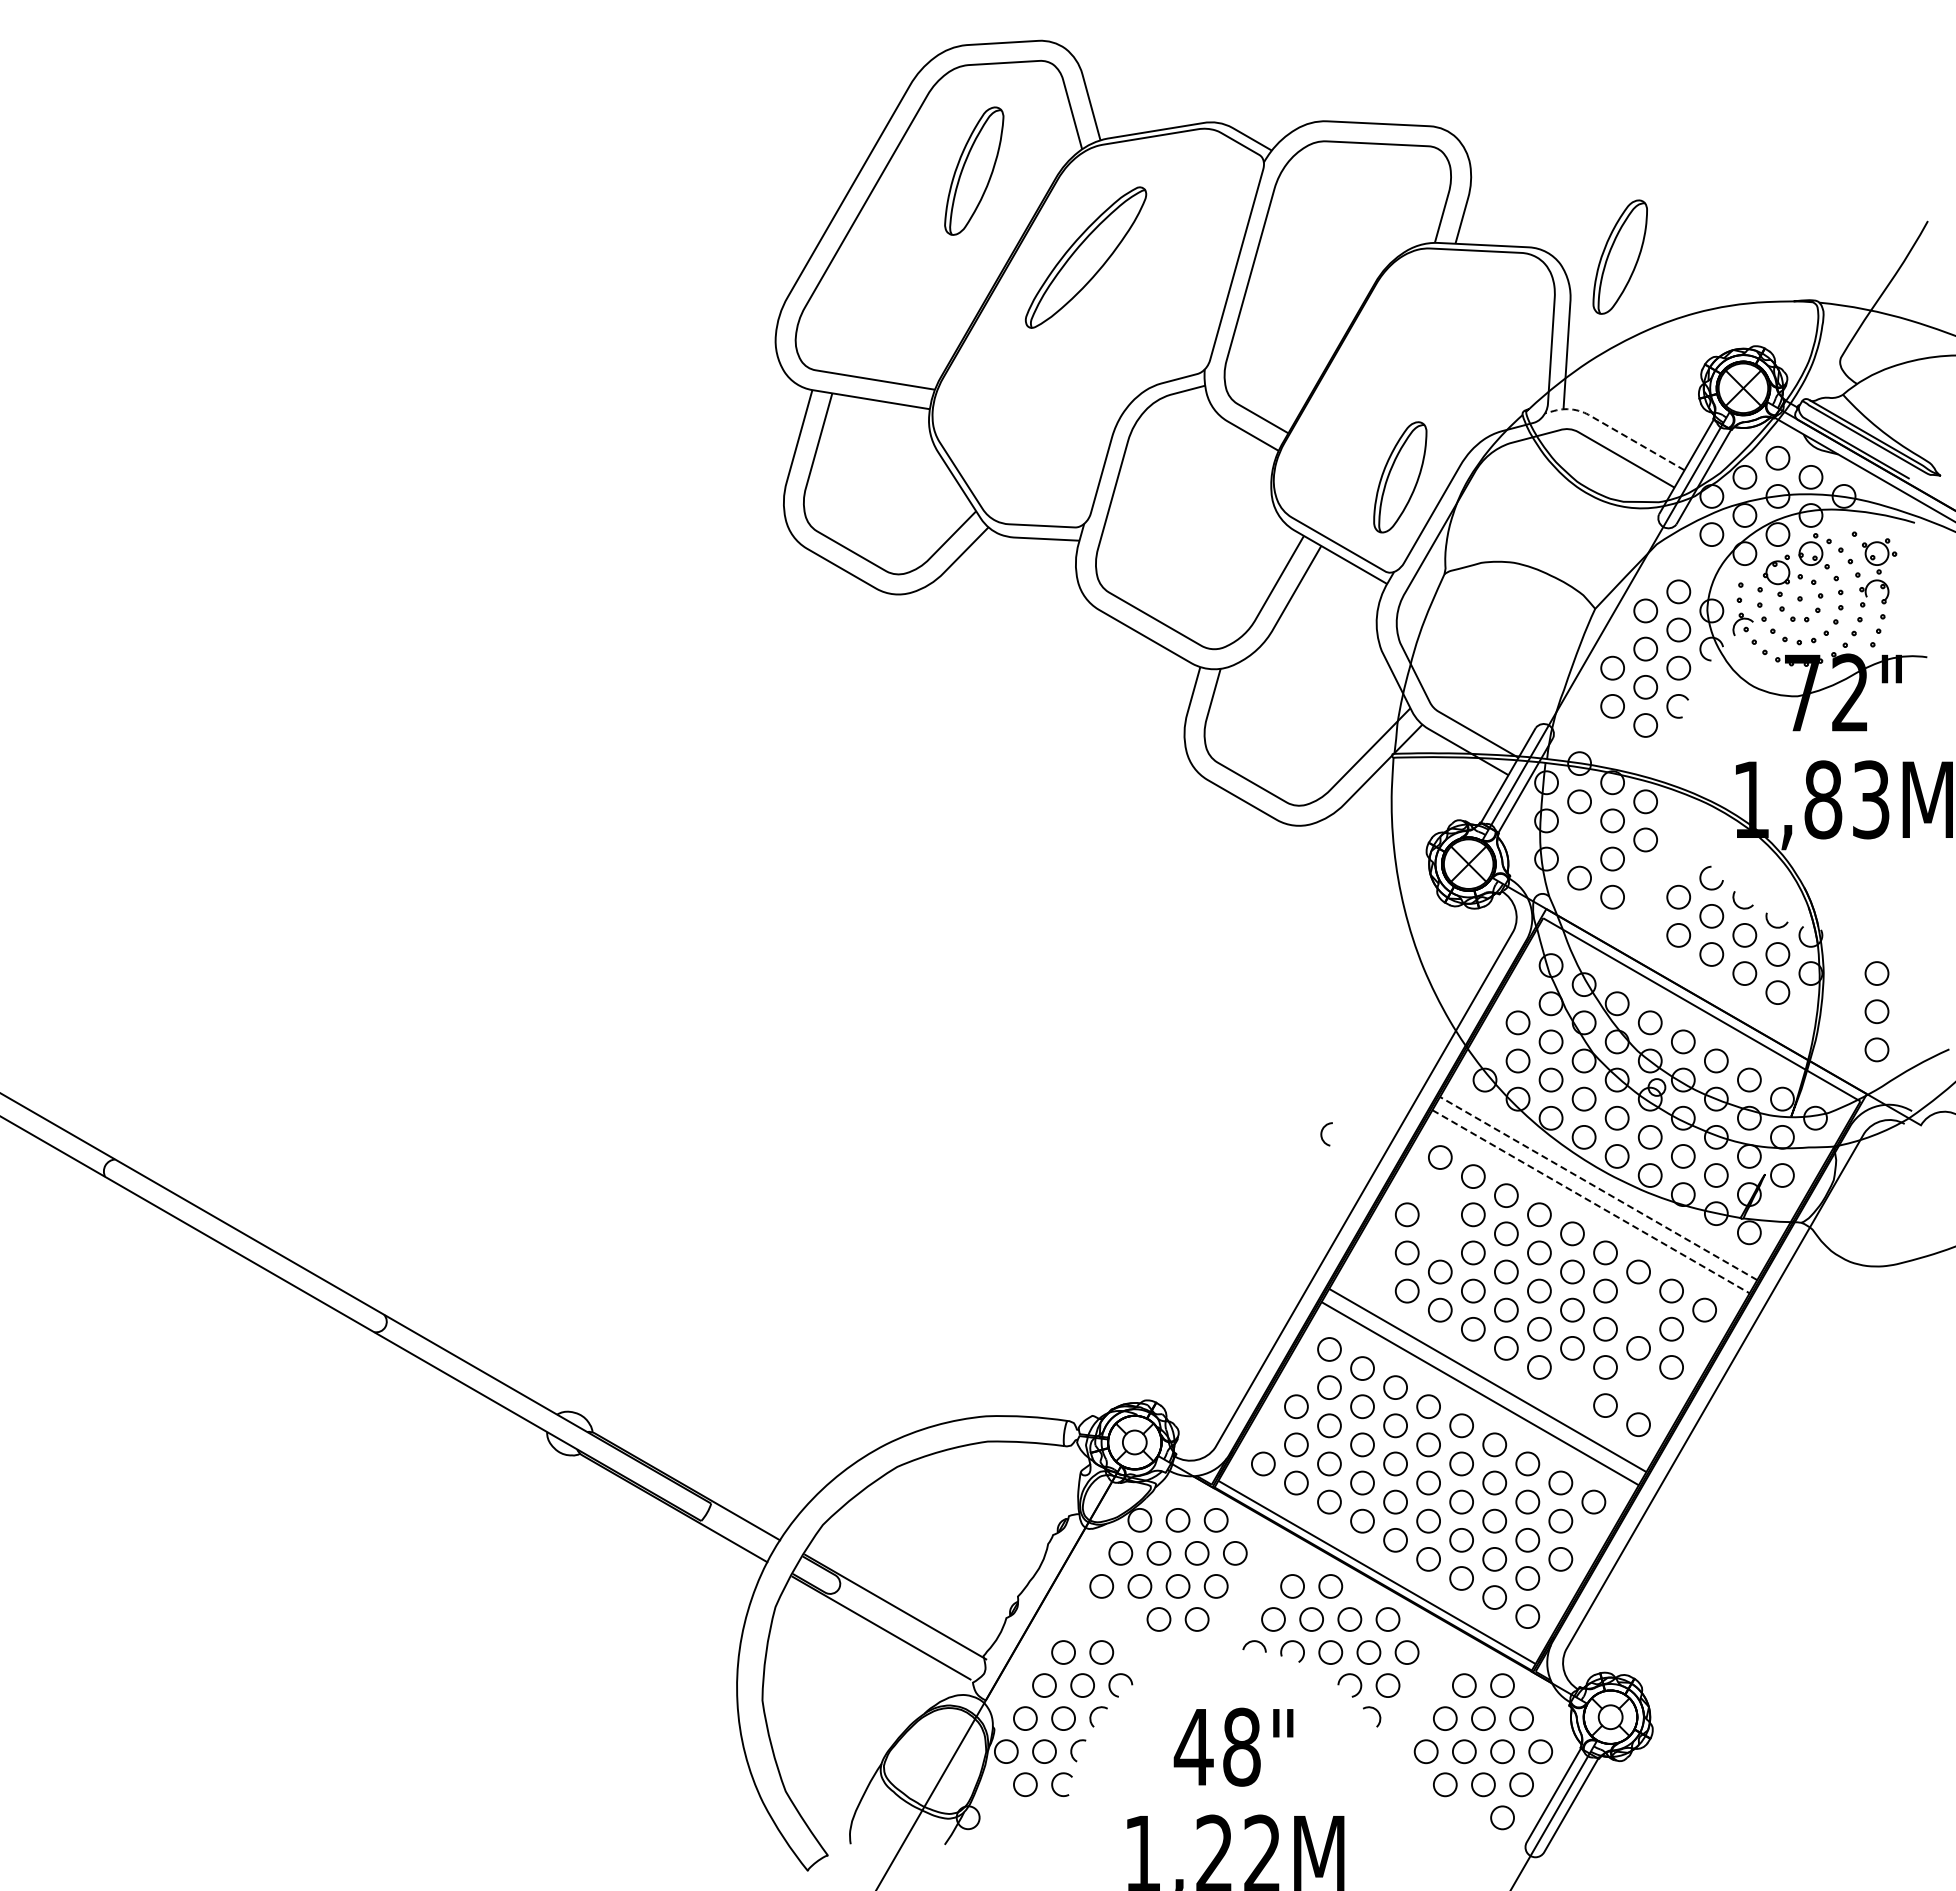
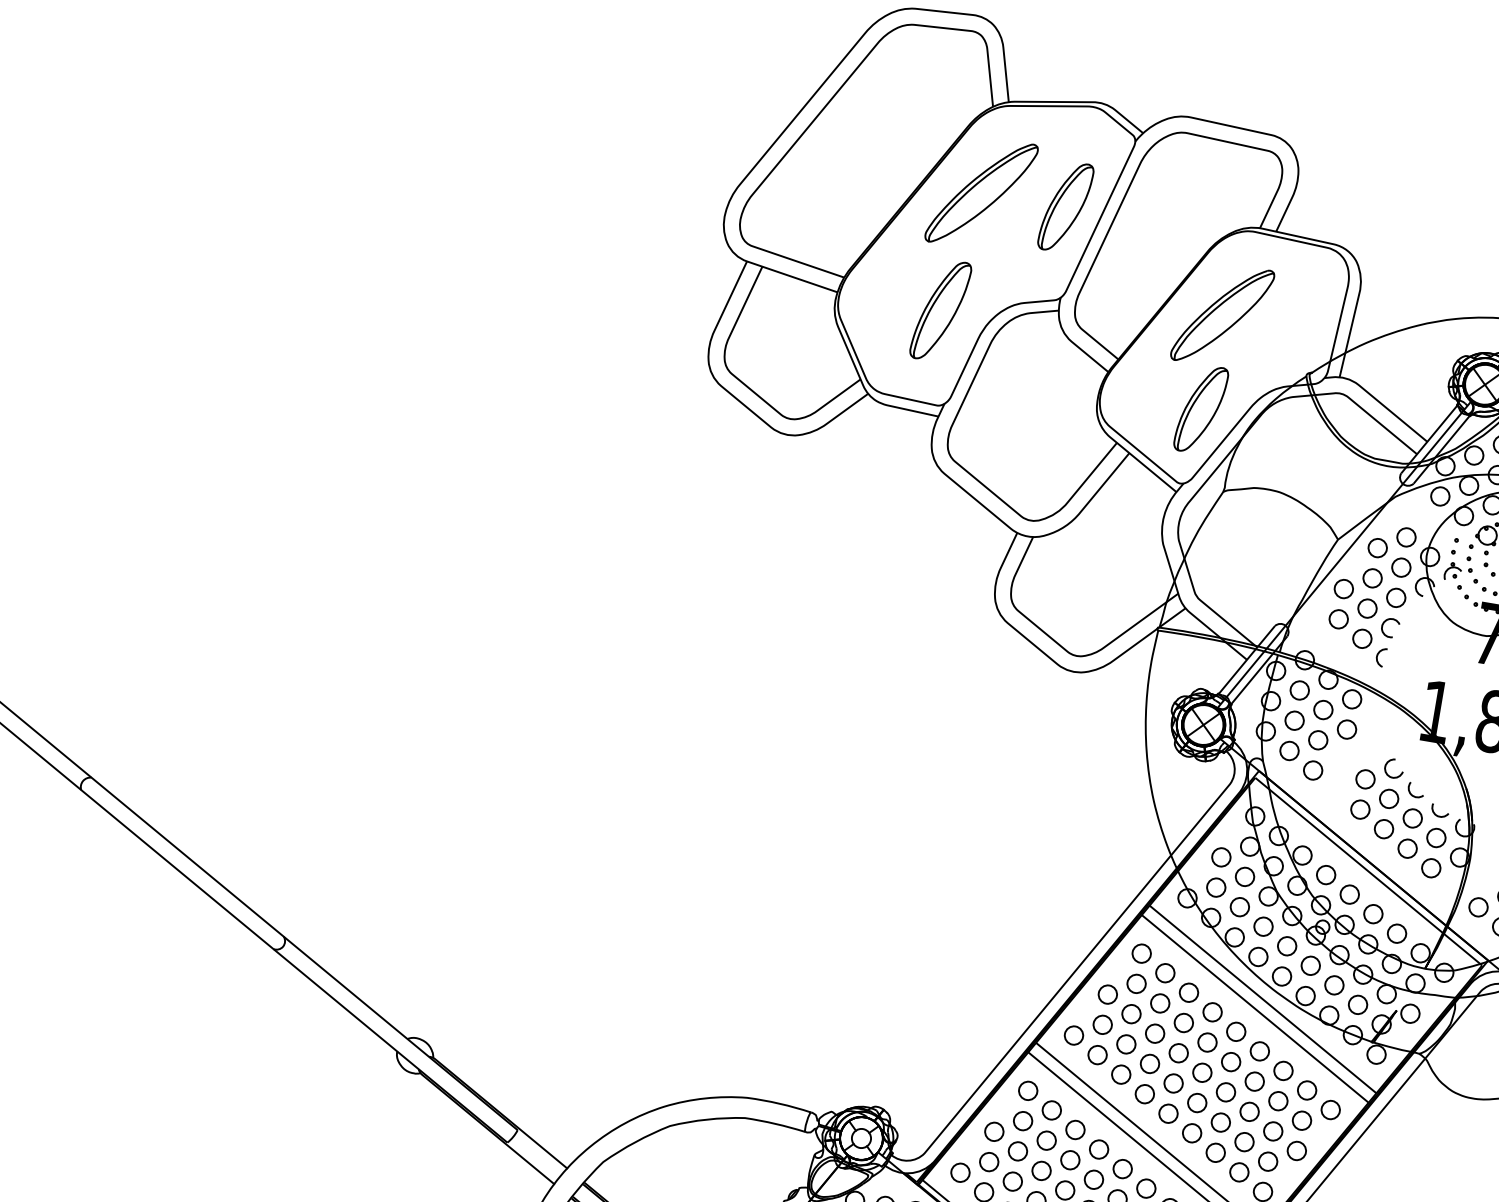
part: (974, 170) -> (941, 310), moved
part: (1619, 256) -> (1065, 206), moved
part: (1407, 357) -> (1222, 315), added
line: (1611, 427) -> (1375, 398), dashed -> solid
circle: (1579, 839) -> (1294, 720), added
circle: (1843, 1030) -> (1478, 907), added
arc: (1322, 1134) -> (1377, 656), moved
line: (1598, 1188) -> (1262, 999), dashed -> solid
circle: (1440, 1195) -> (1136, 983), added
line: (1591, 1202) -> (1255, 1009), dashed -> solid
circle: (1440, 1233) -> (1131, 1013), added
circle: (1373, 1271) -> (1073, 1035), added
circle: (1638, 1309) -> (1278, 1100), added
circle: (1572, 1386) -> (1215, 1152), added
circle: (1638, 1386) -> (1268, 1161), added

